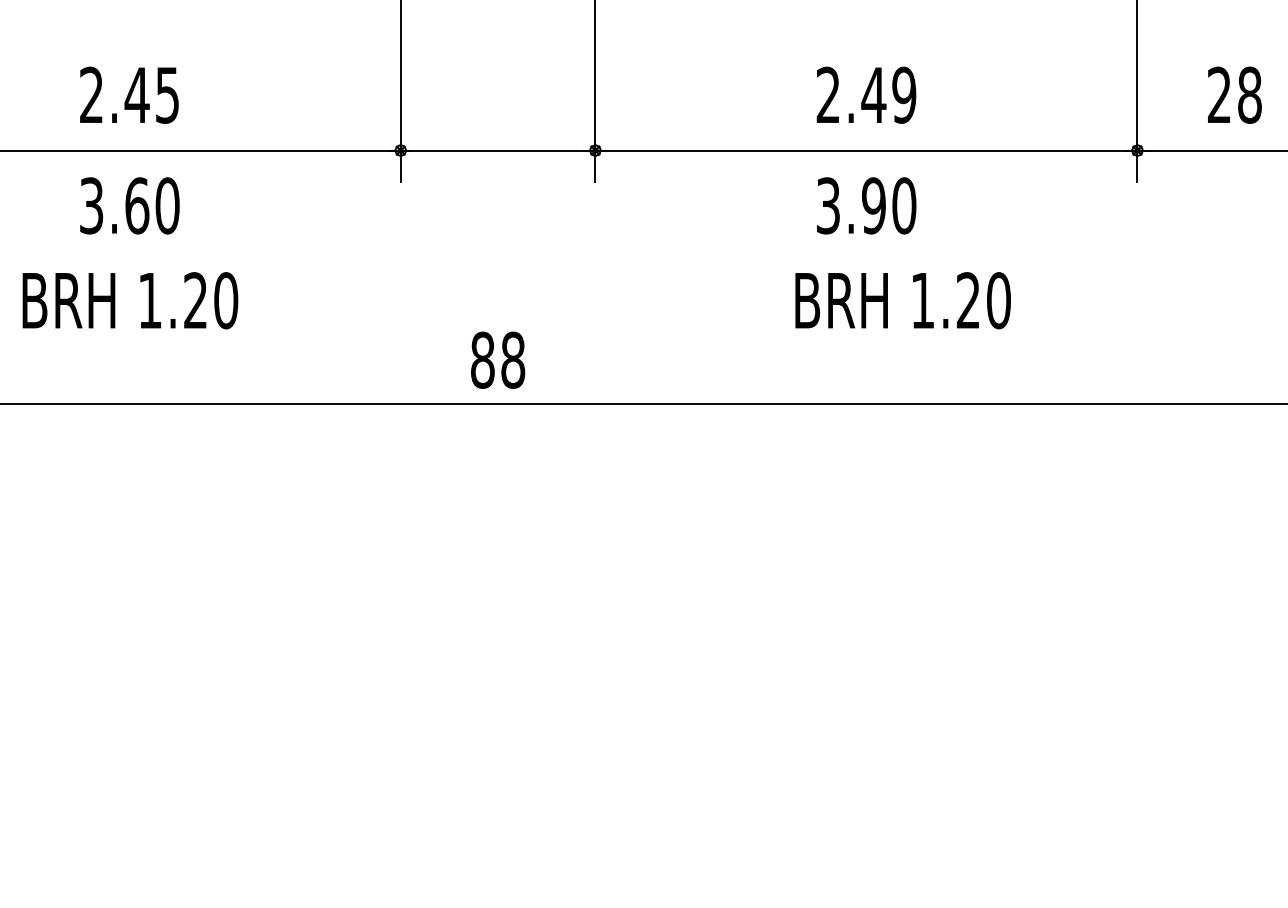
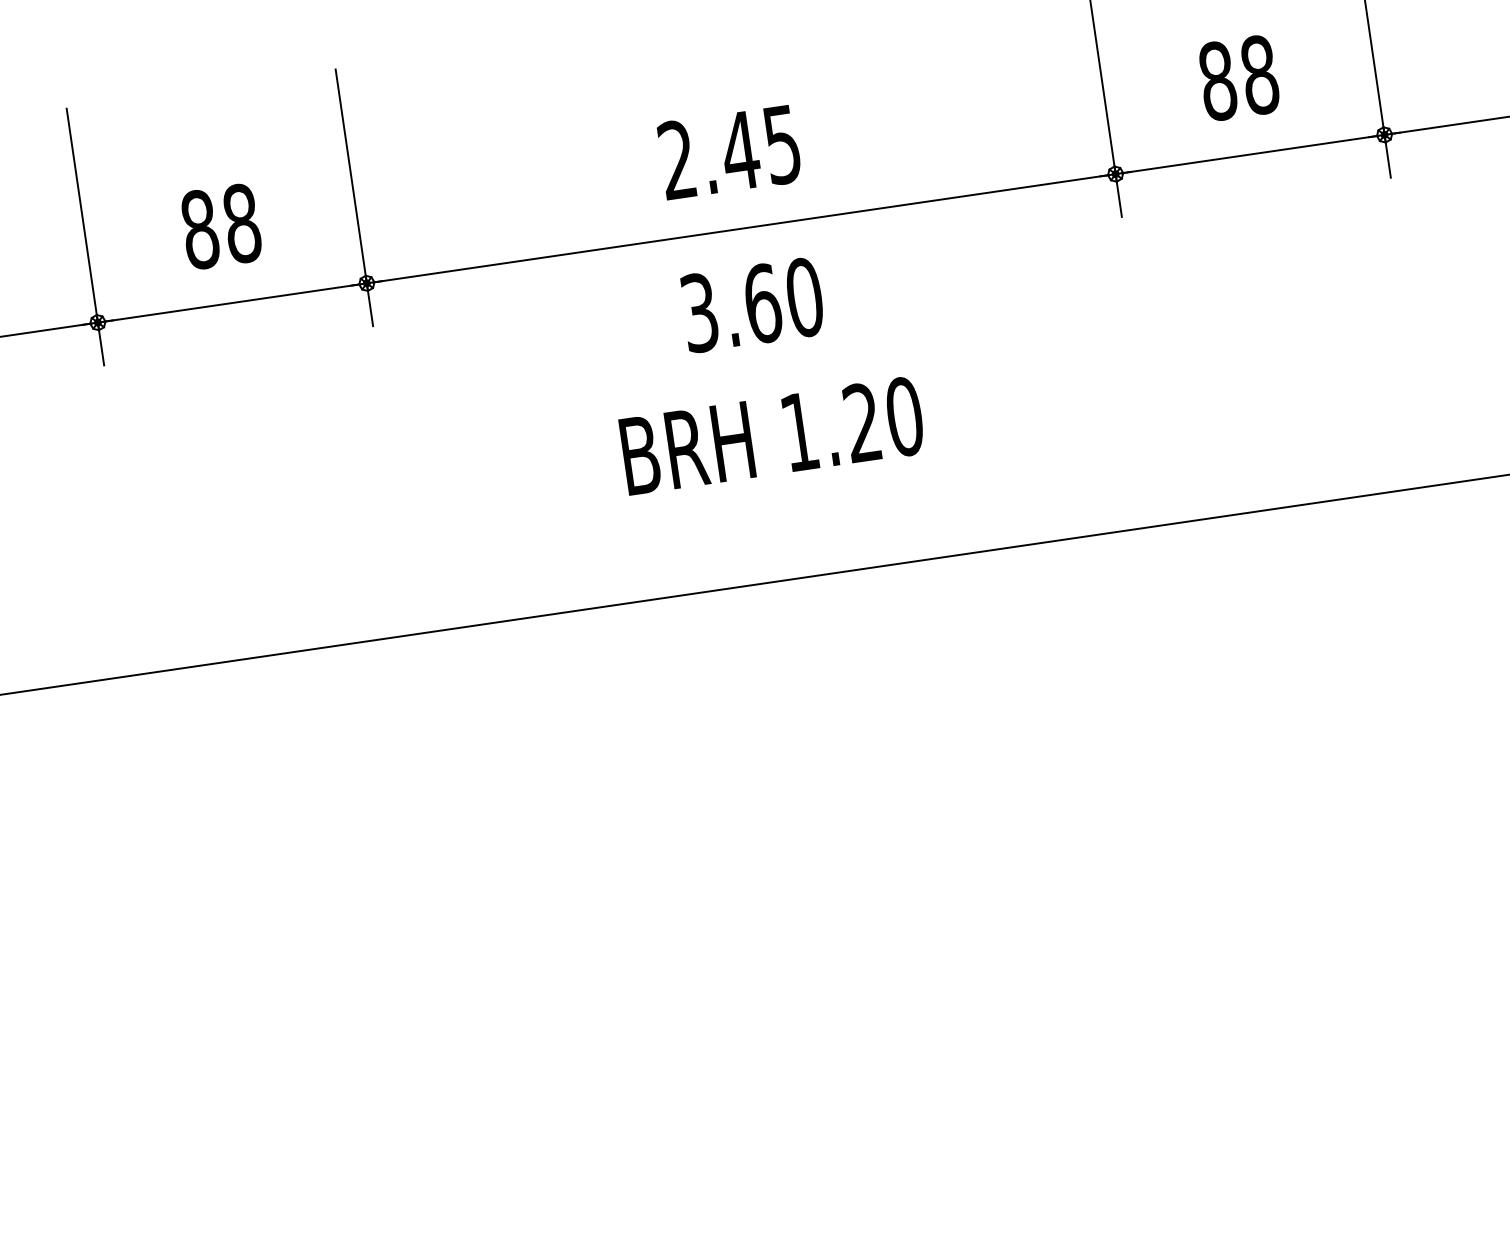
text: (904, 94) -> (782, 143), 2.49 -> 2.45
text: (1219, 94) -> (1217, 80), 28 -> 88
text: (873, 205) -> (762, 303), 3.90 -> 3.60
text: (902, 300) -> (771, 435), moved
text: (498, 359) -> (221, 225), moved

